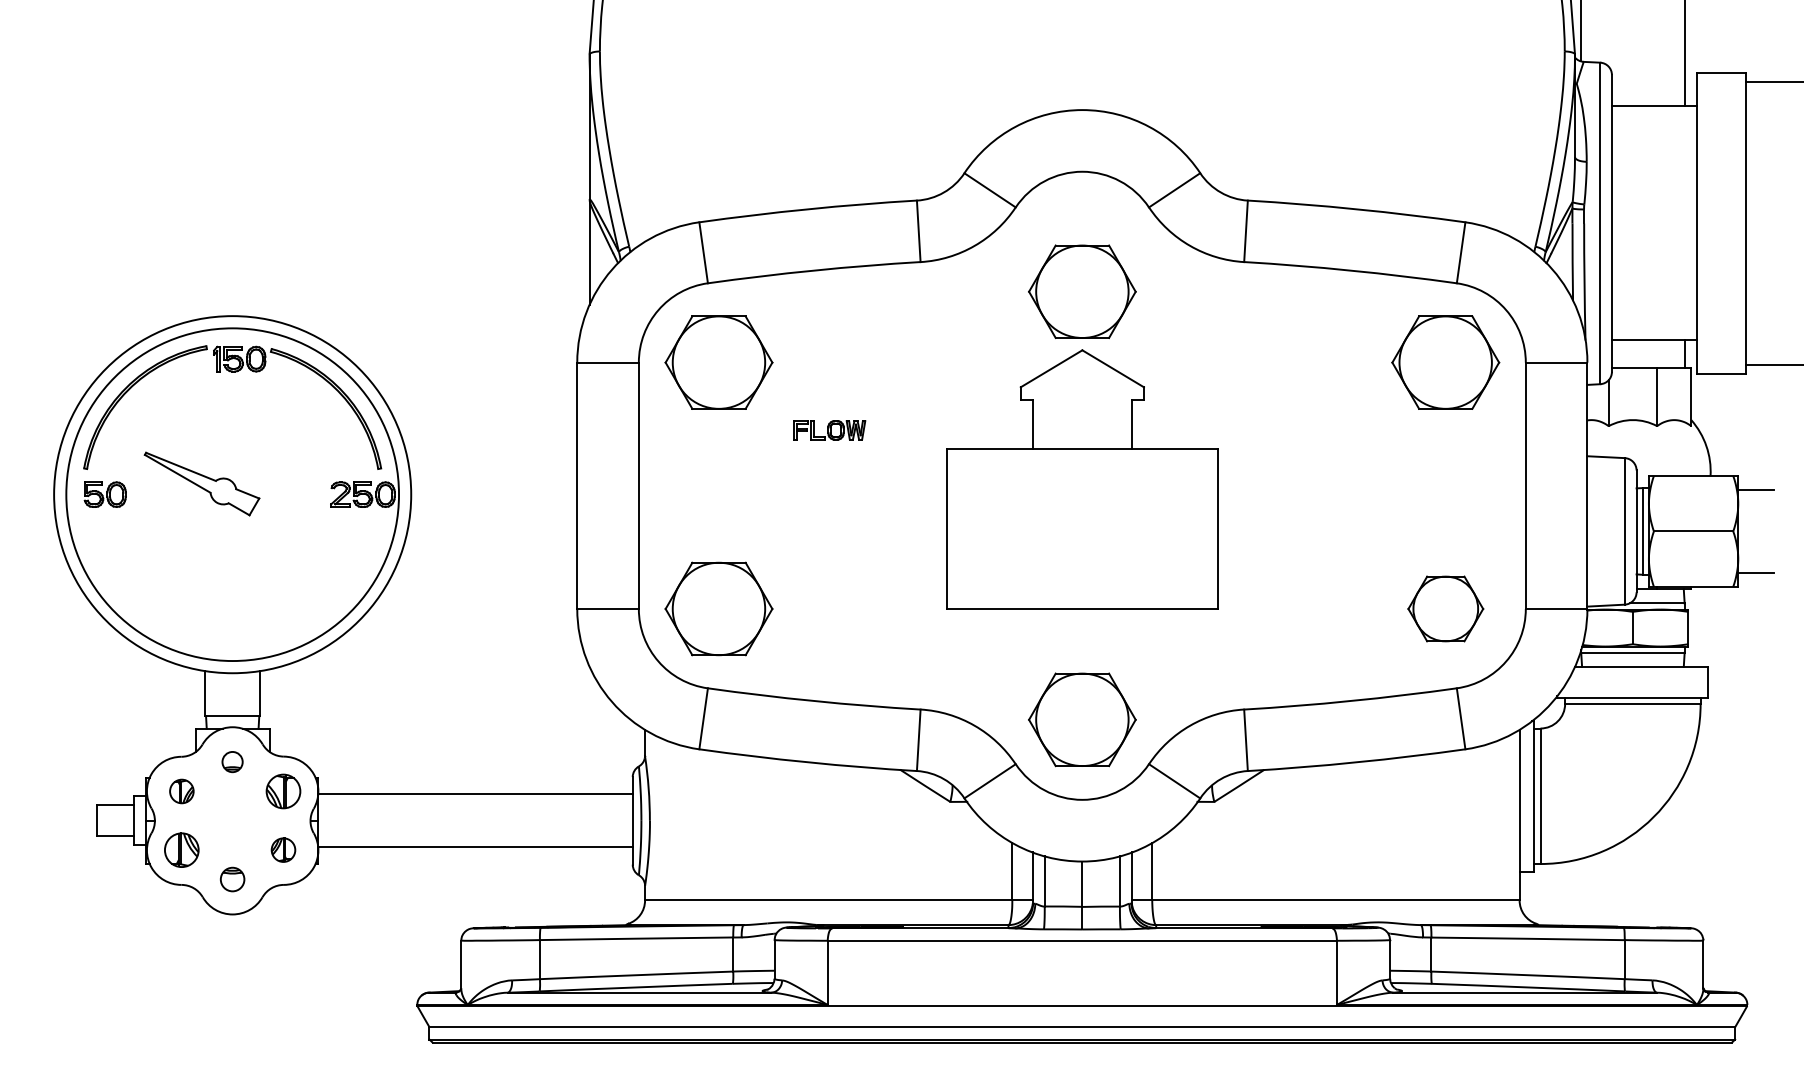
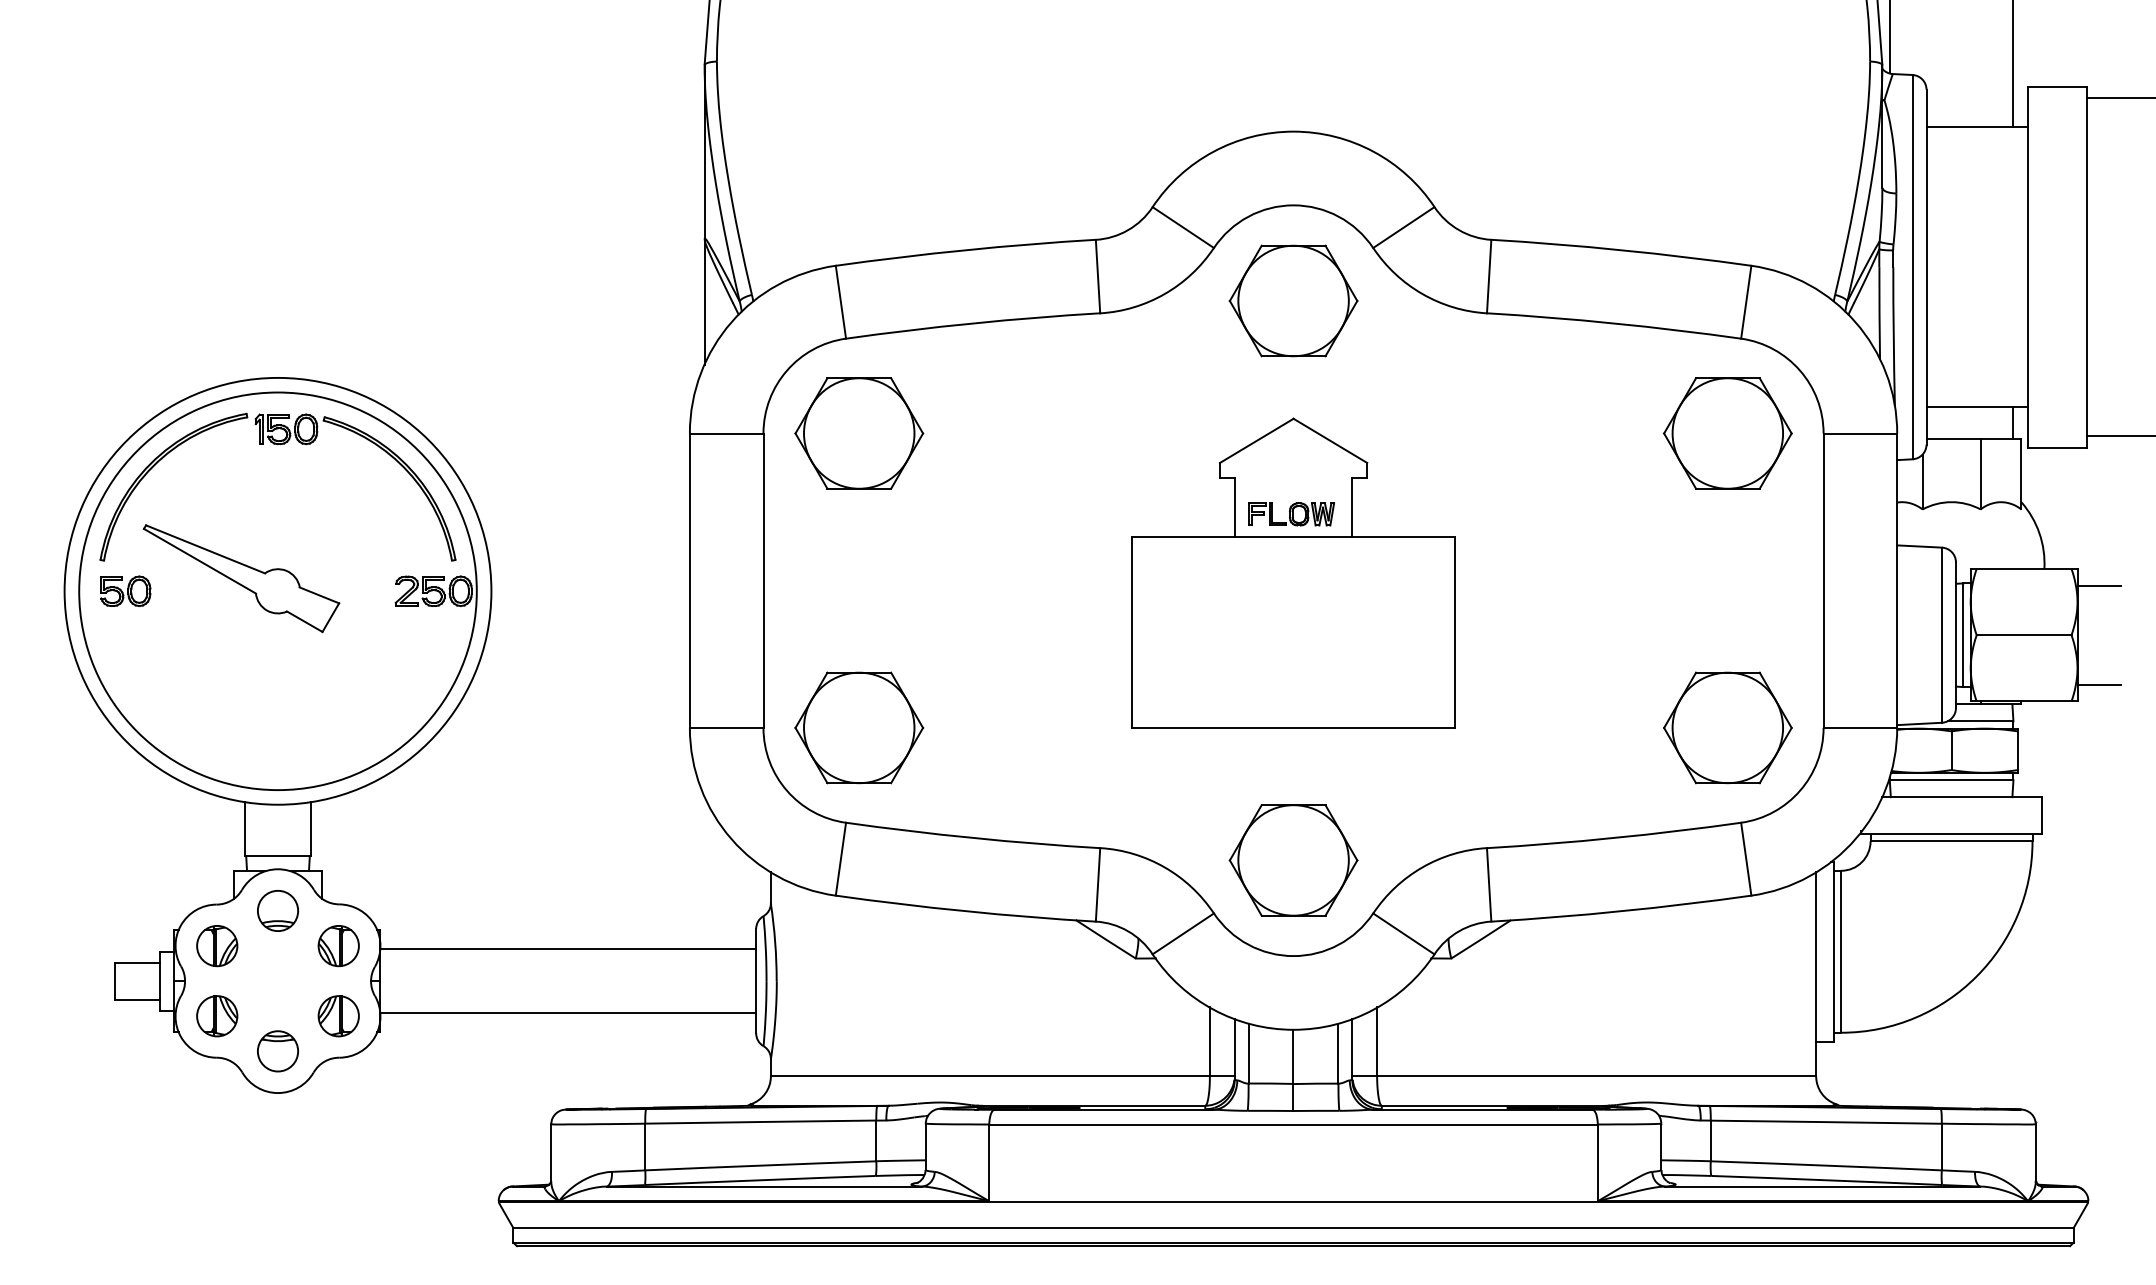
part: (1082, 291) -> (1293, 300), moved
part: (829, 430) -> (1291, 514), moved
part: (201, 483) -> (240, 577), size x1.43
part: (1445, 608) -> (1727, 727), size x1.43
part: (232, 761) -> (277, 910), size x1.67
part: (181, 791) -> (216, 946), size x1.43
part: (283, 849) -> (338, 1015), size x1.43
part: (232, 879) -> (277, 1051), size x1.43

